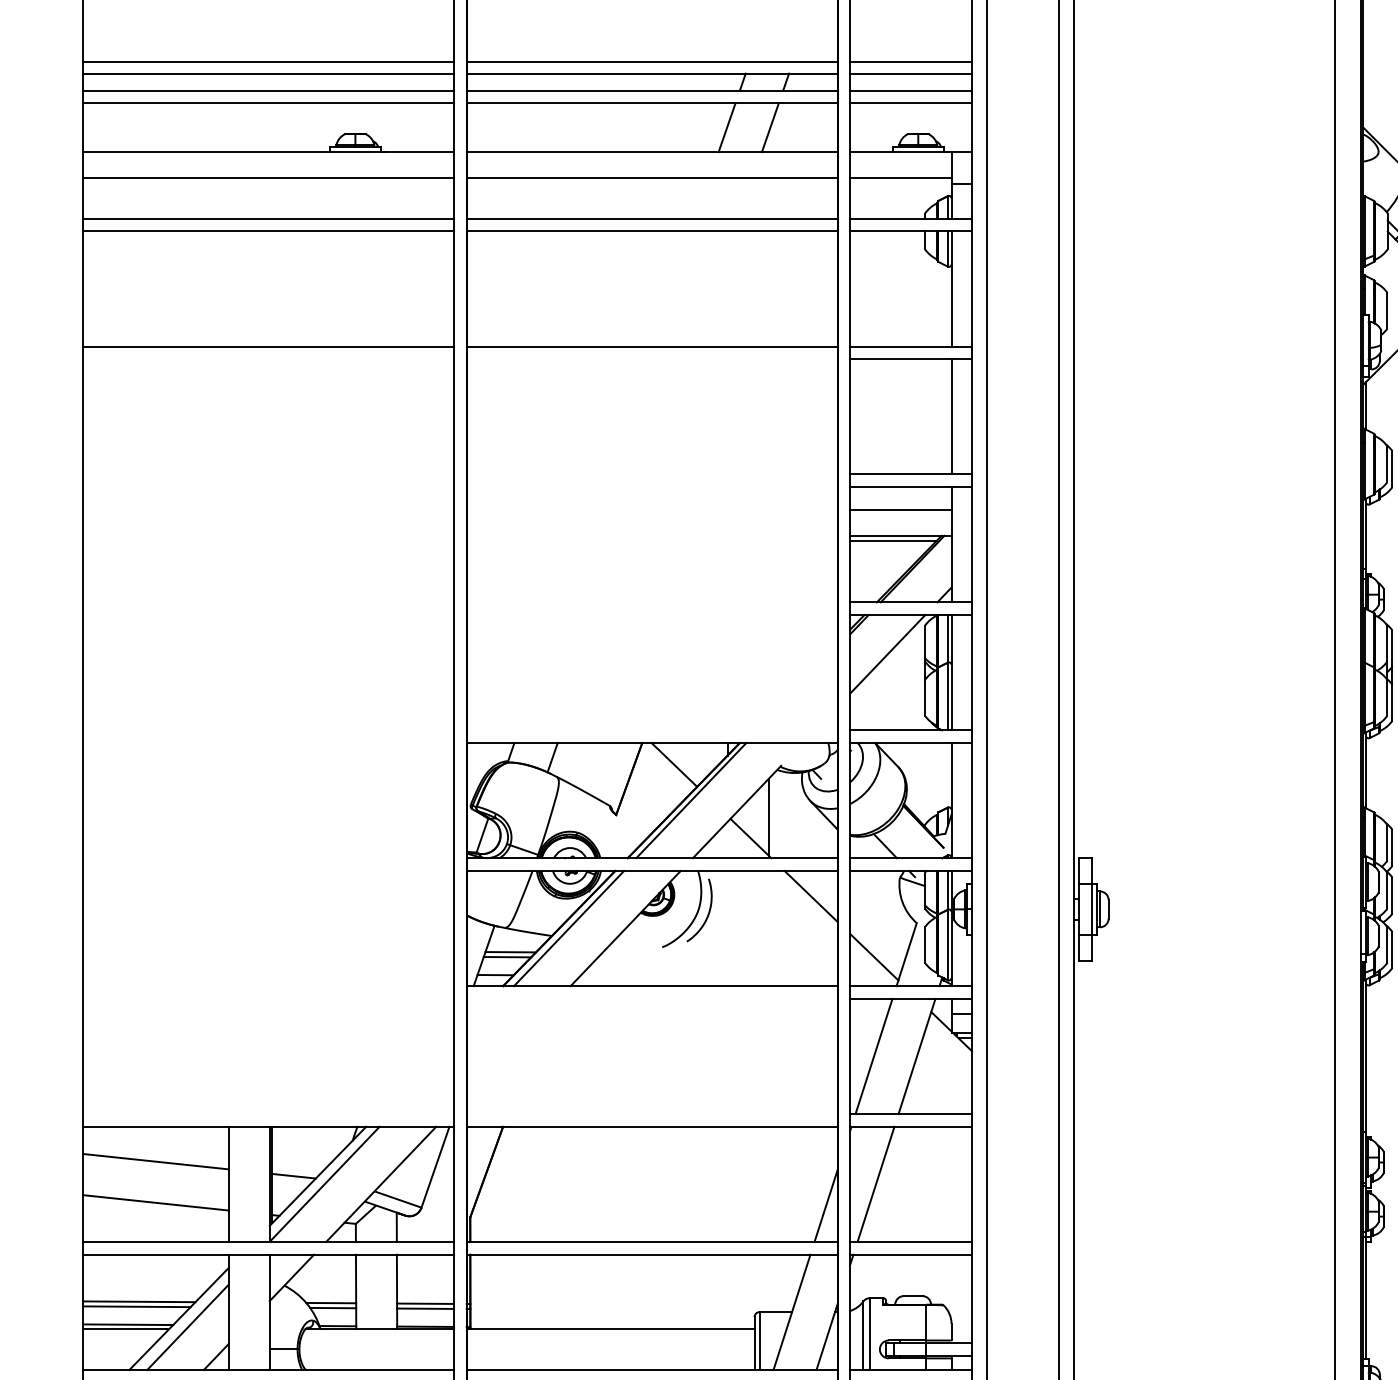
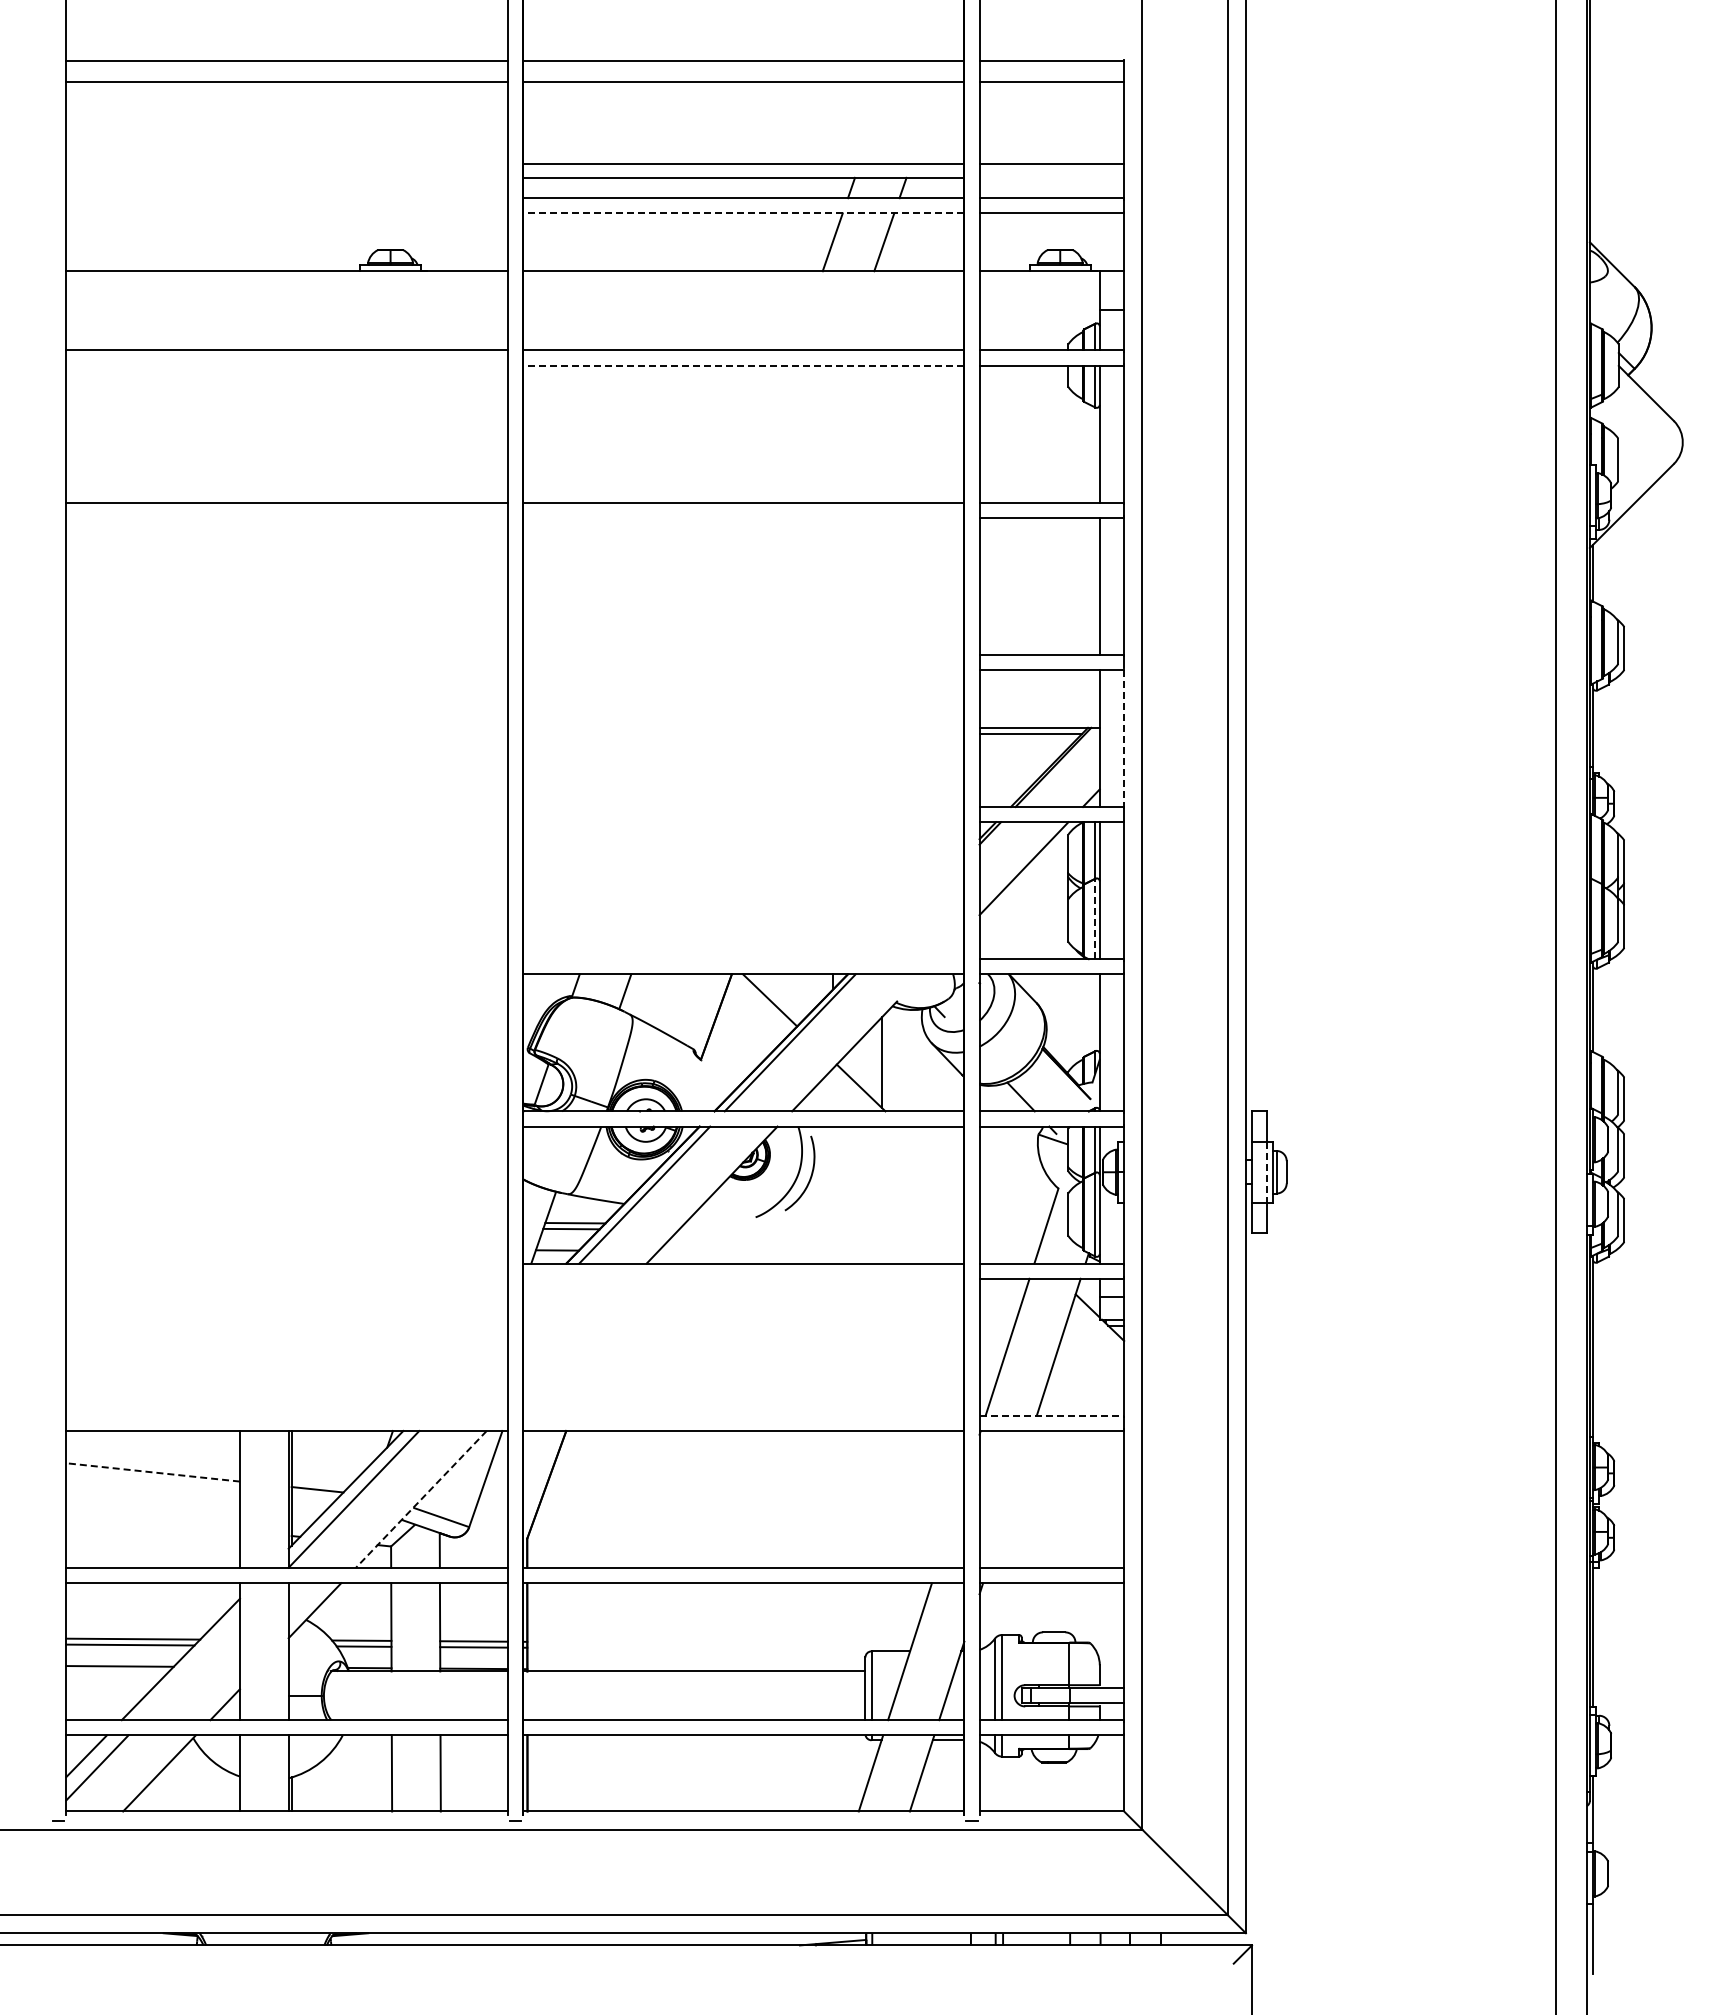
line: (267, 62) -> (286, 164), removed
line: (267, 73) -> (286, 177), removed
line: (910, 73) -> (1051, 177), removed
line: (267, 90) -> (286, 198), removed
line: (267, 103) -> (286, 213), removed
line: (652, 103) -> (743, 213), solid -> dashed
line: (267, 177) -> (286, 301), removed
line: (652, 177) -> (743, 301), removed
line: (900, 177) -> (1039, 301), removed
line: (267, 231) -> (286, 365), removed
line: (652, 231) -> (743, 365), solid -> dashed
line: (900, 510) -> (1039, 697), removed
line: (972, 544) -> (1124, 738), solid -> dashed
line: (947, 696) -> (1095, 918), solid -> dashed
line: (810, 896) -> (932, 1156), removed
line: (1092, 909) -> (1267, 1172), solid -> dashed
line: (873, 956) -> (1007, 1228), removed
line: (911, 1113) -> (1052, 1415), solid -> dashed
line: (155, 1161) -> (152, 1472), solid -> dashed
line: (875, 1183) -> (1009, 1498), removed
line: (381, 1184) -> (421, 1499), solid -> dashed
line: (155, 1202) -> (152, 1521), removed
line: (826, 1205) -> (950, 1524), removed
line: (188, 1327) -> (191, 1669), removed
line: (125, 1328) -> (117, 1671), removed

